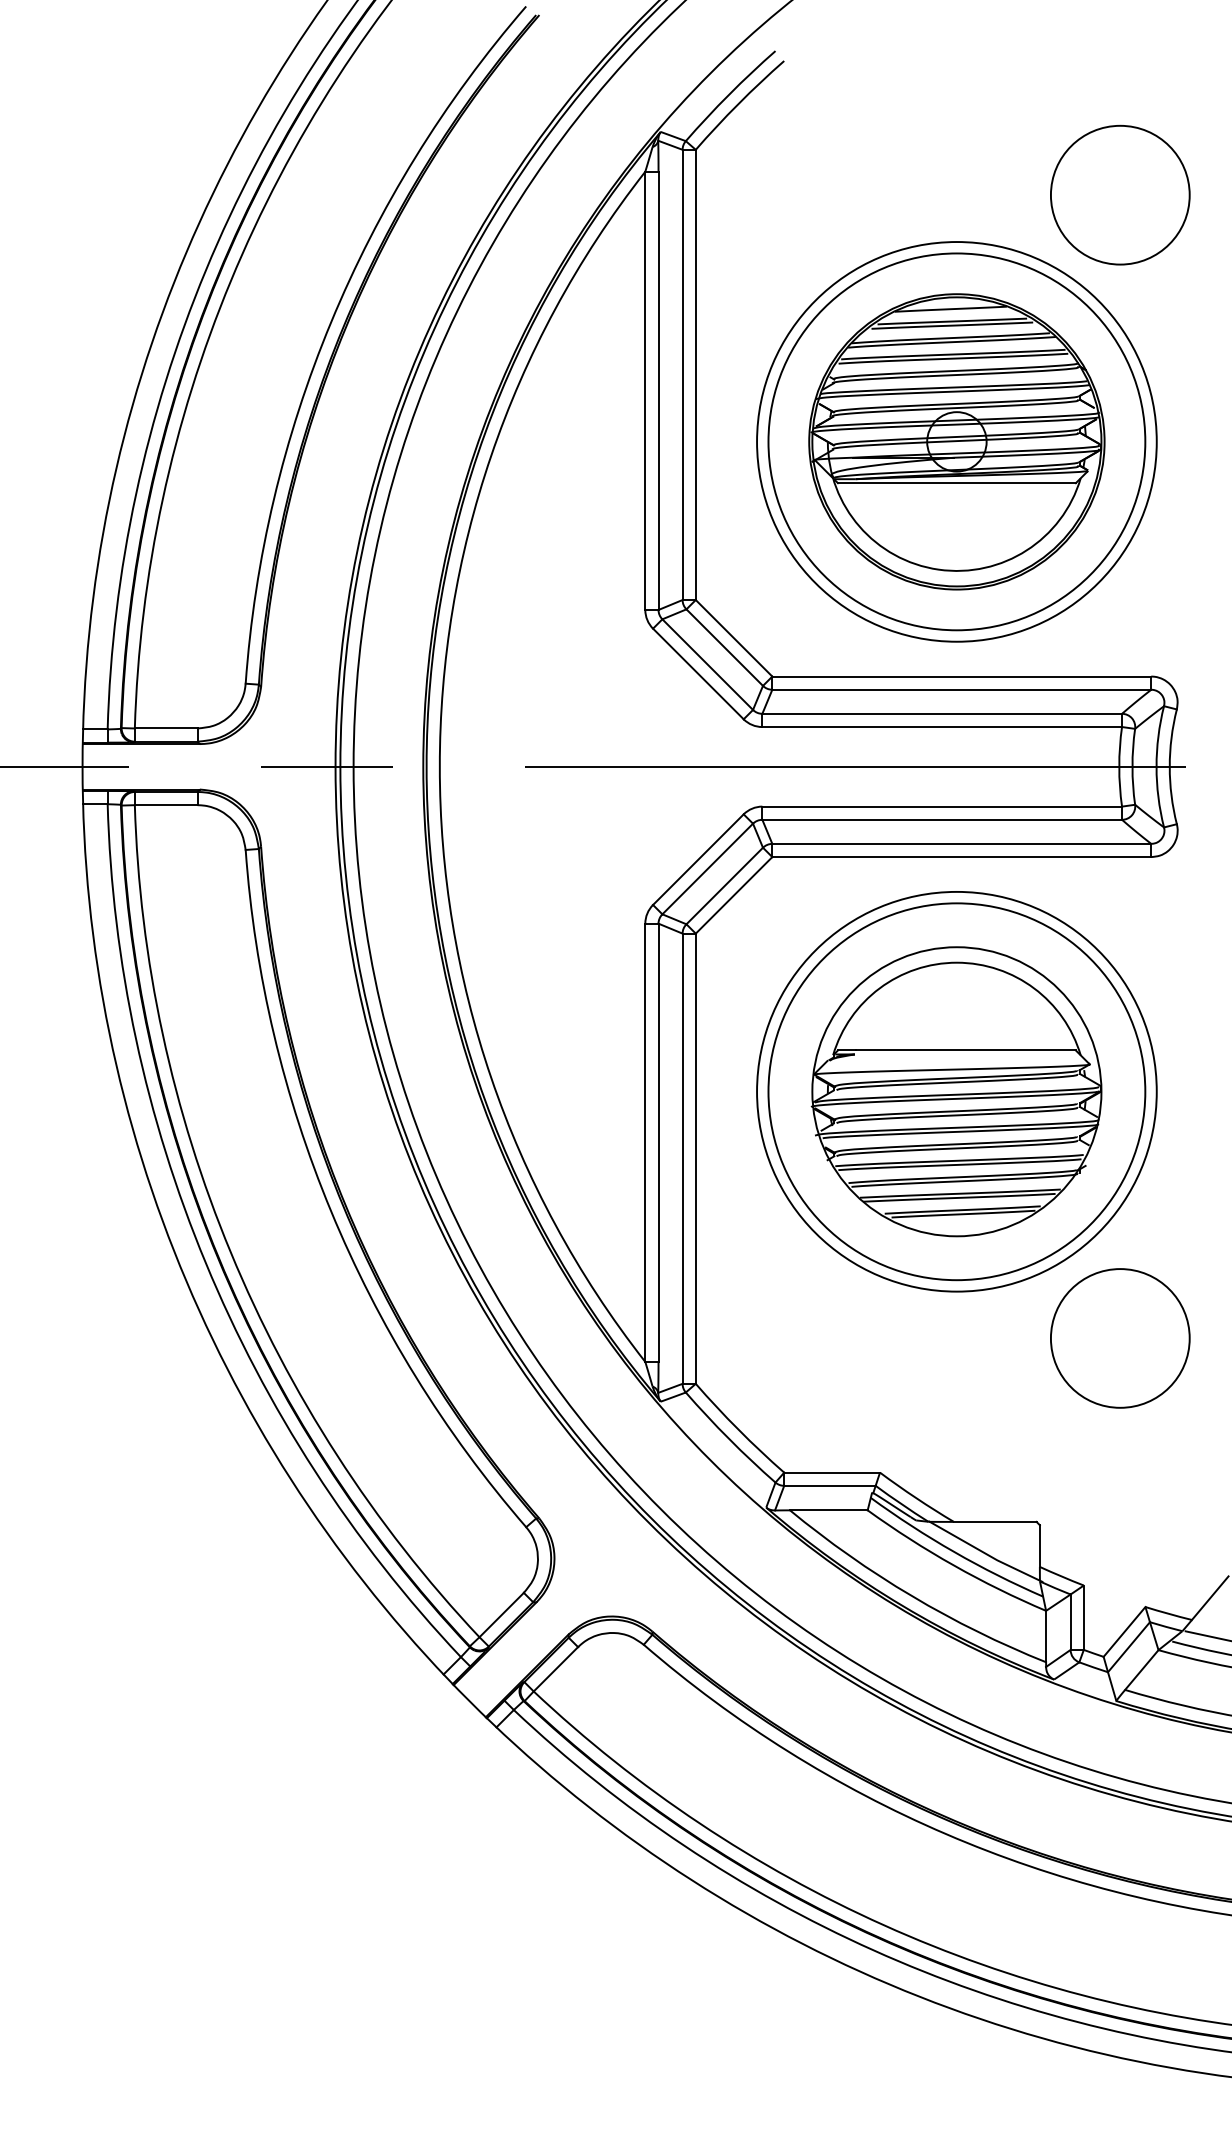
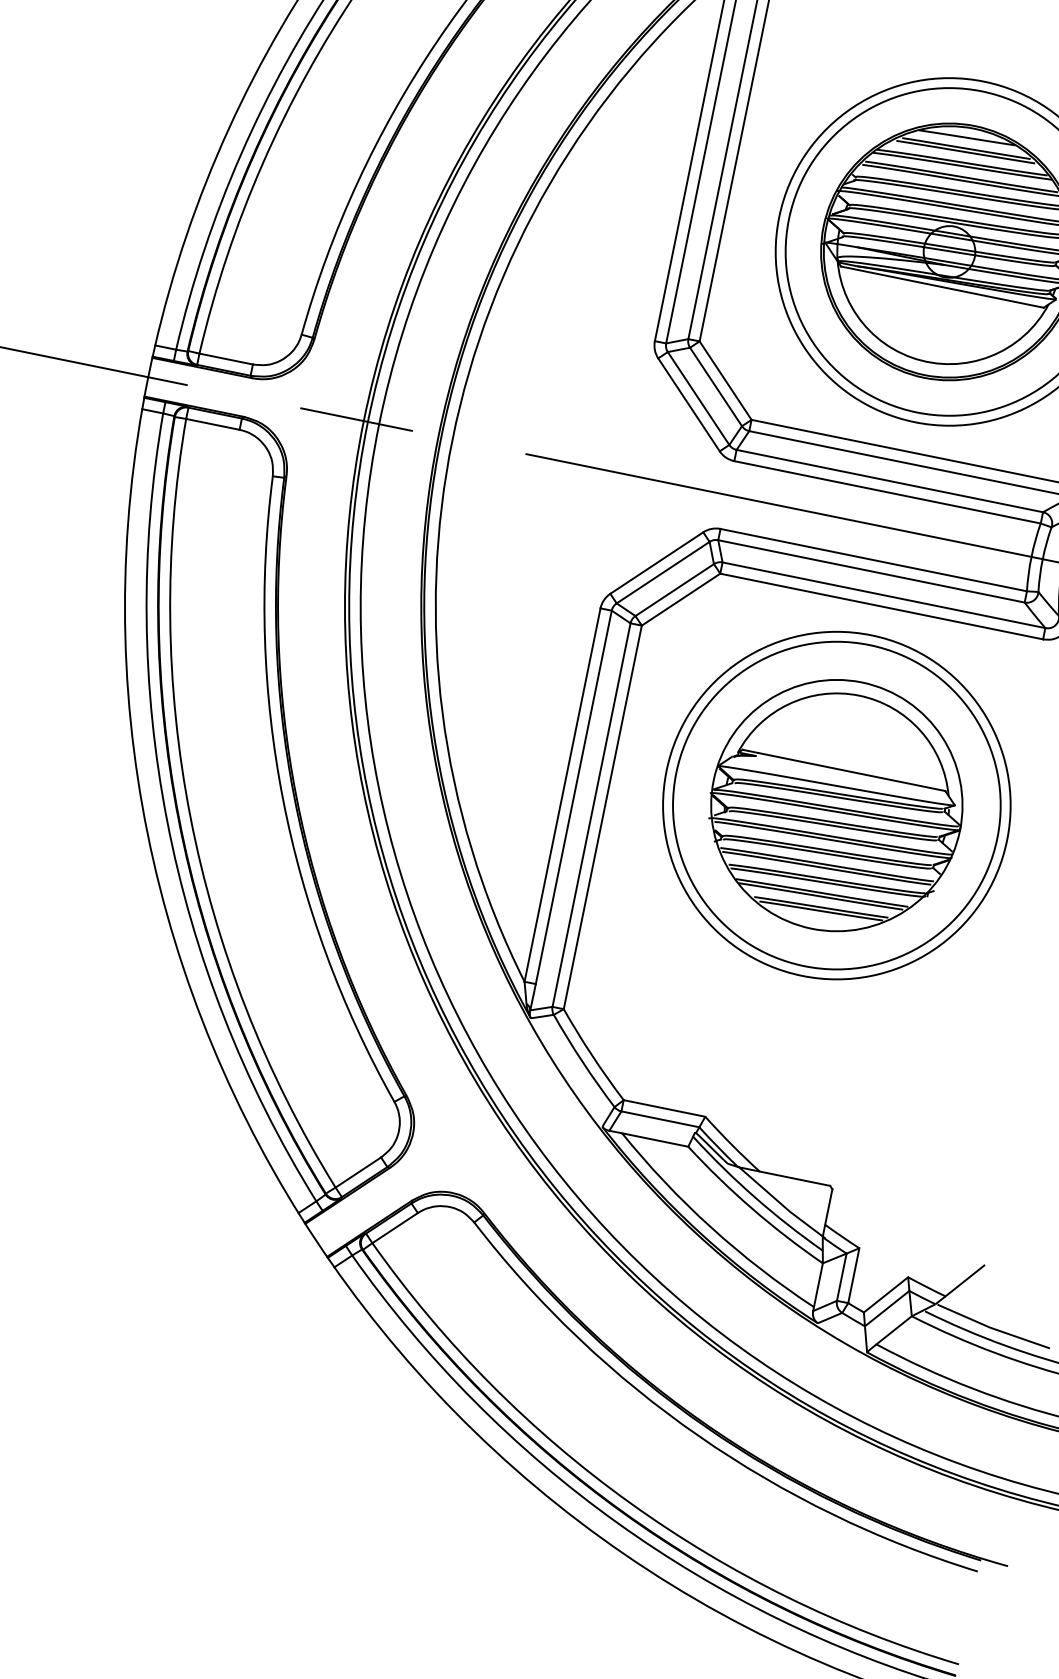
circle: (1120, 1338) -> (933, 1044), removed

